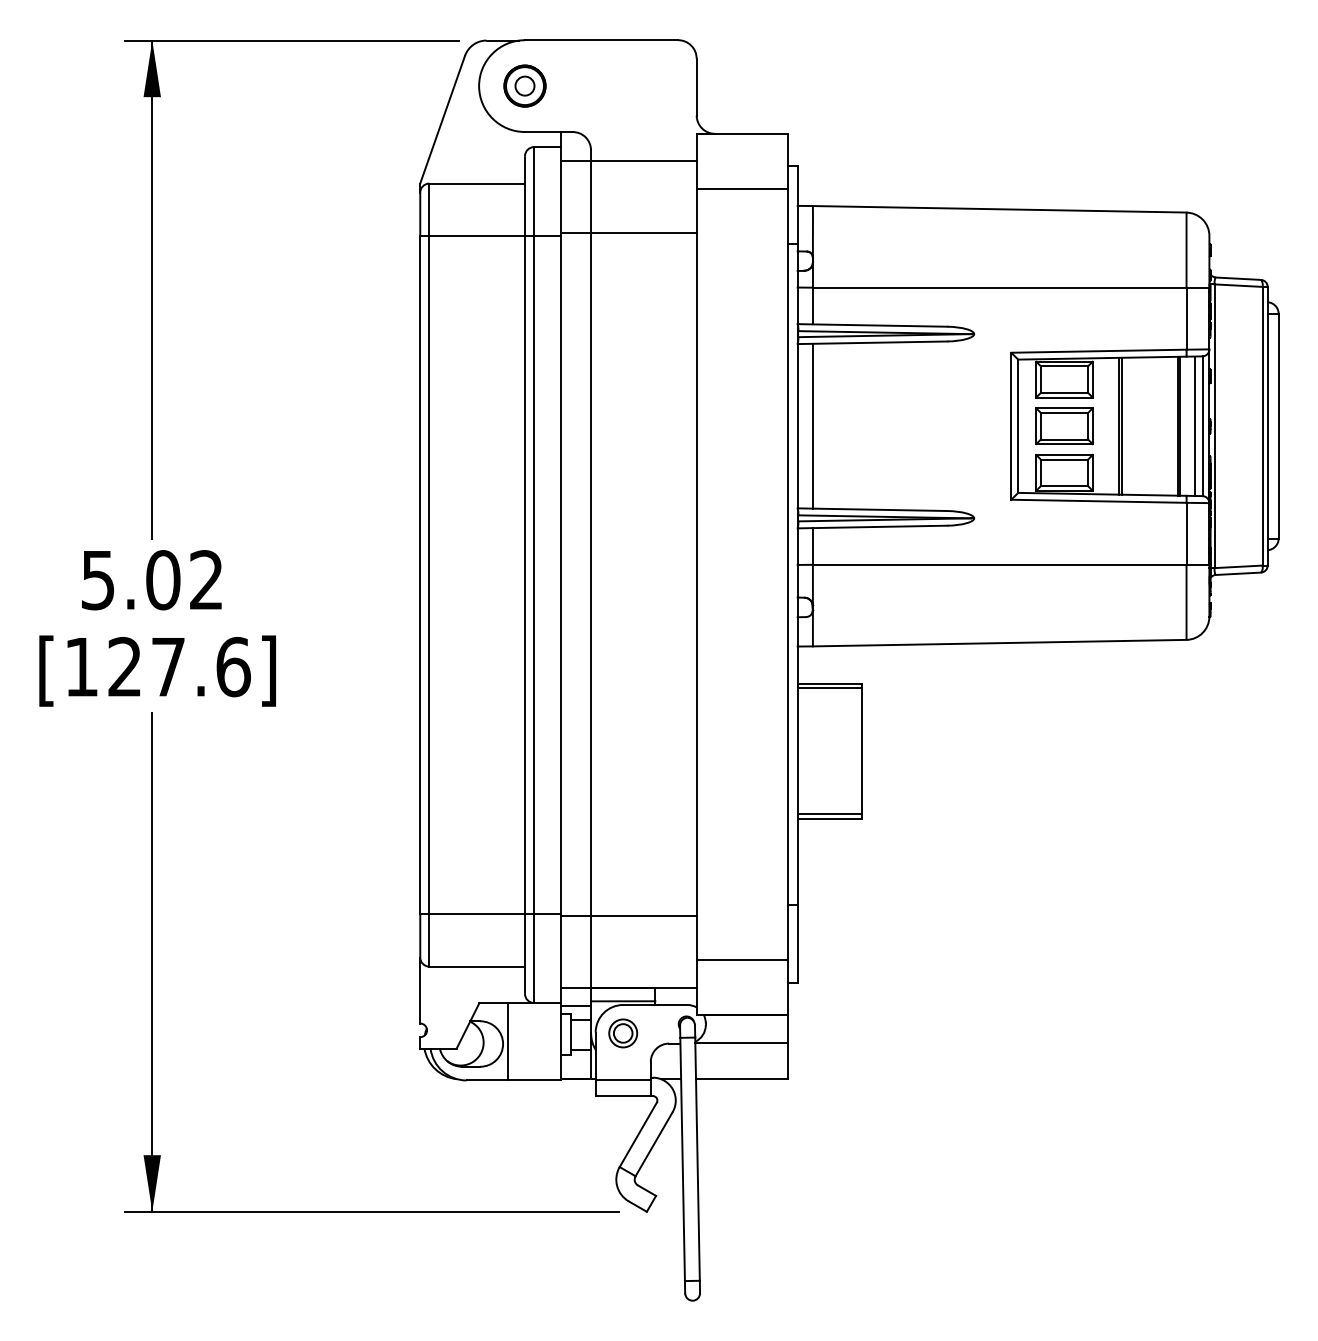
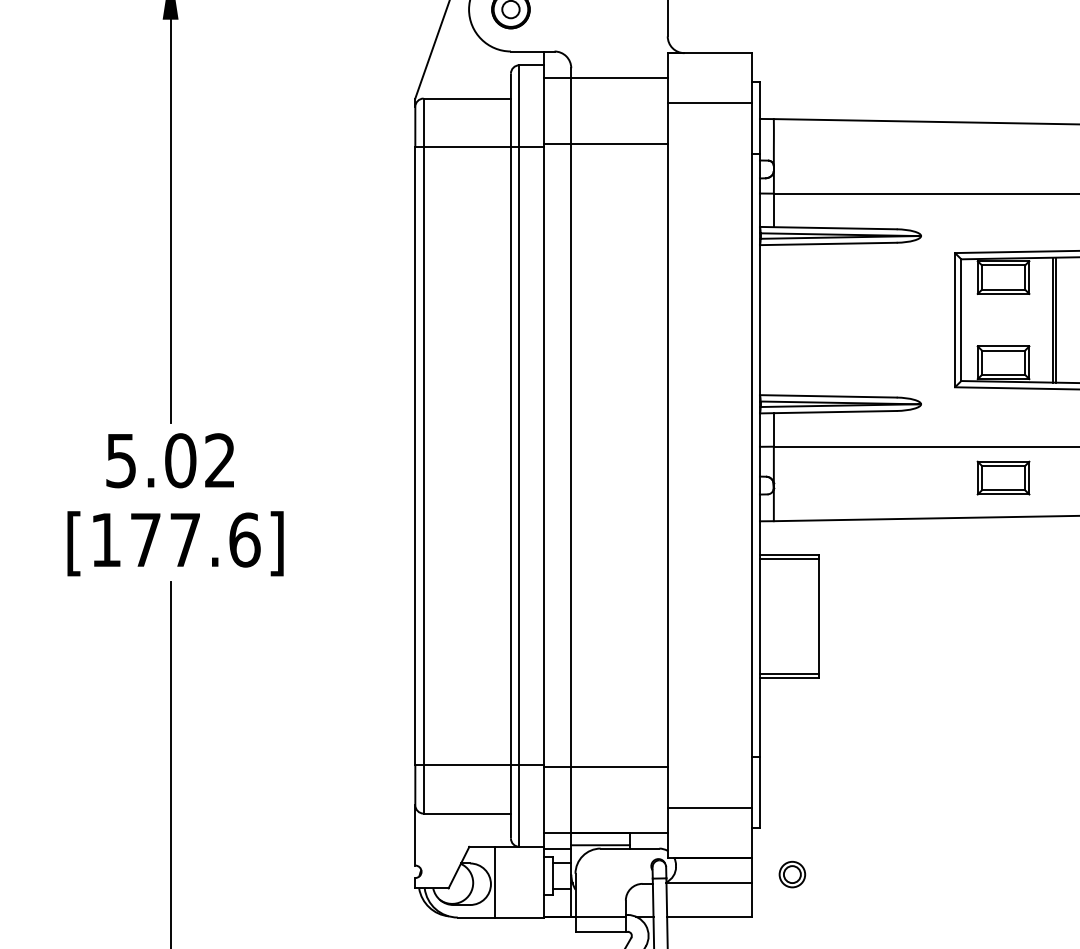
line: (812, 425) -> (773, 319), removed
part: (1064, 426) -> (1003, 478), moved
text: (124, 666) -> (145, 539), [127.6] -> [177.6]
part: (623, 1033) -> (792, 874), moved

